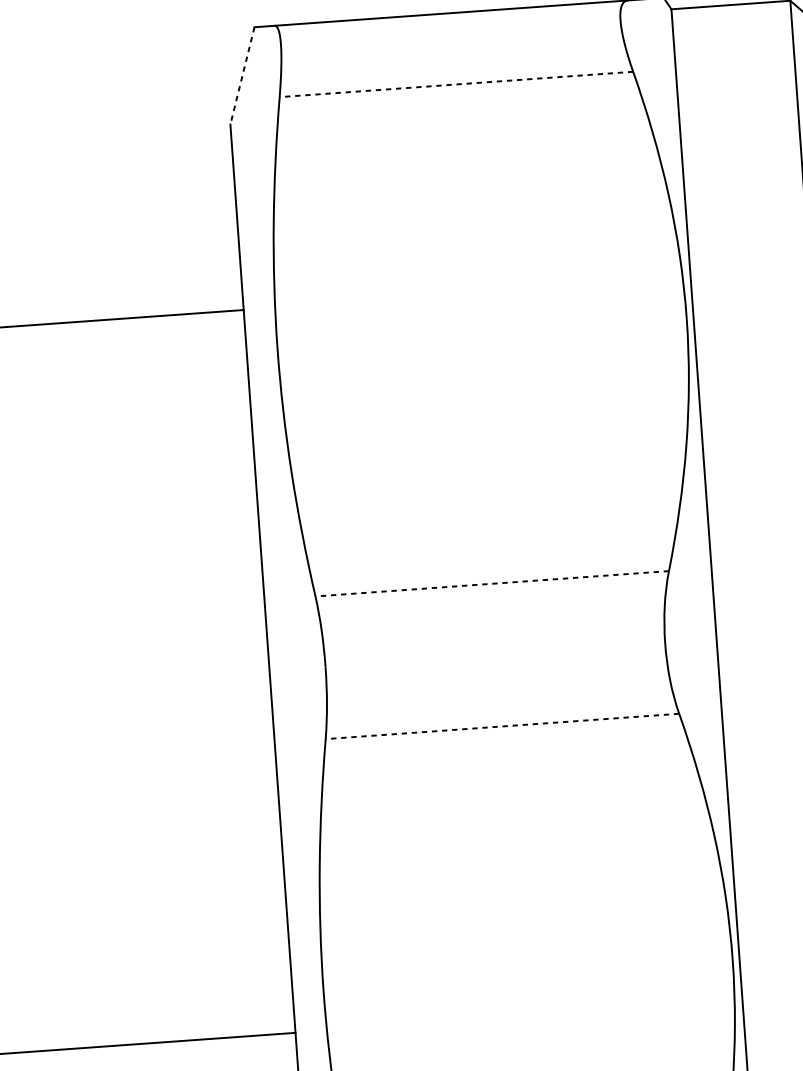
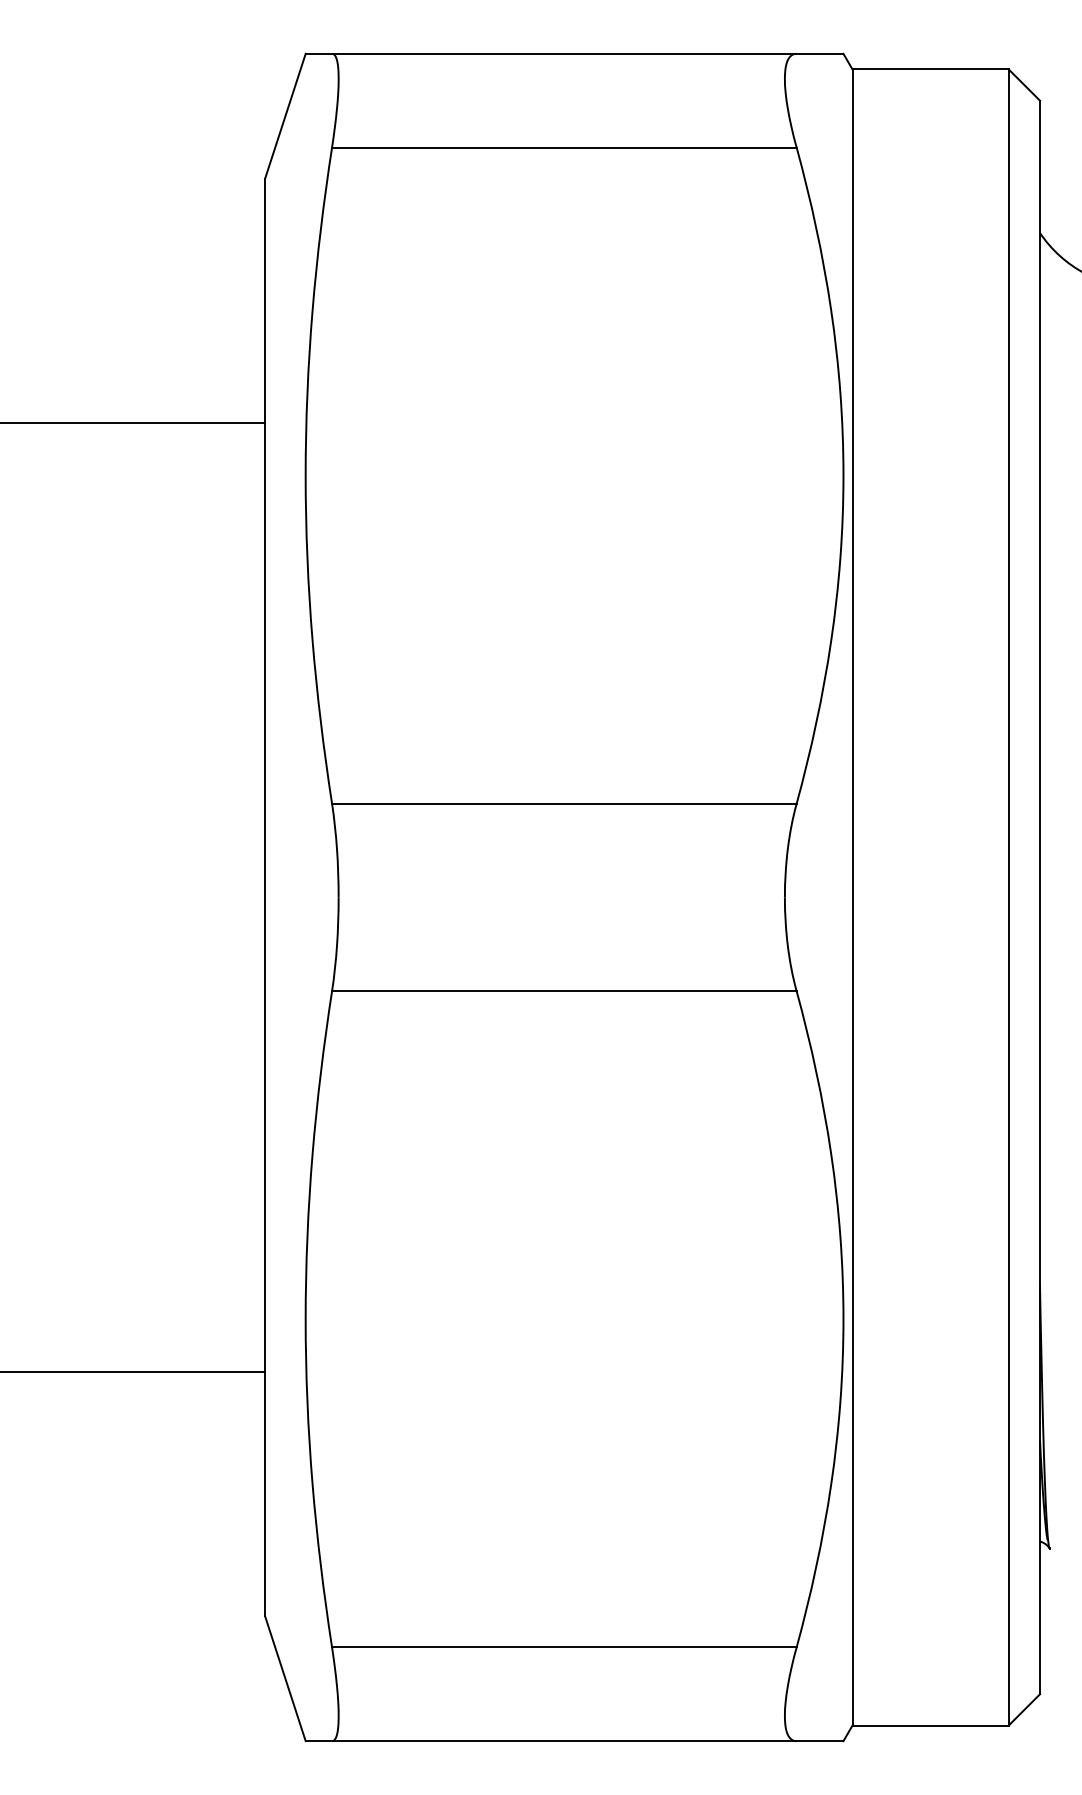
line: (242, 76) -> (285, 116), dashed -> solid
line: (455, 84) -> (563, 147), dashed -> solid
line: (491, 583) -> (563, 803), dashed -> solid
line: (501, 726) -> (563, 991), dashed -> solid

